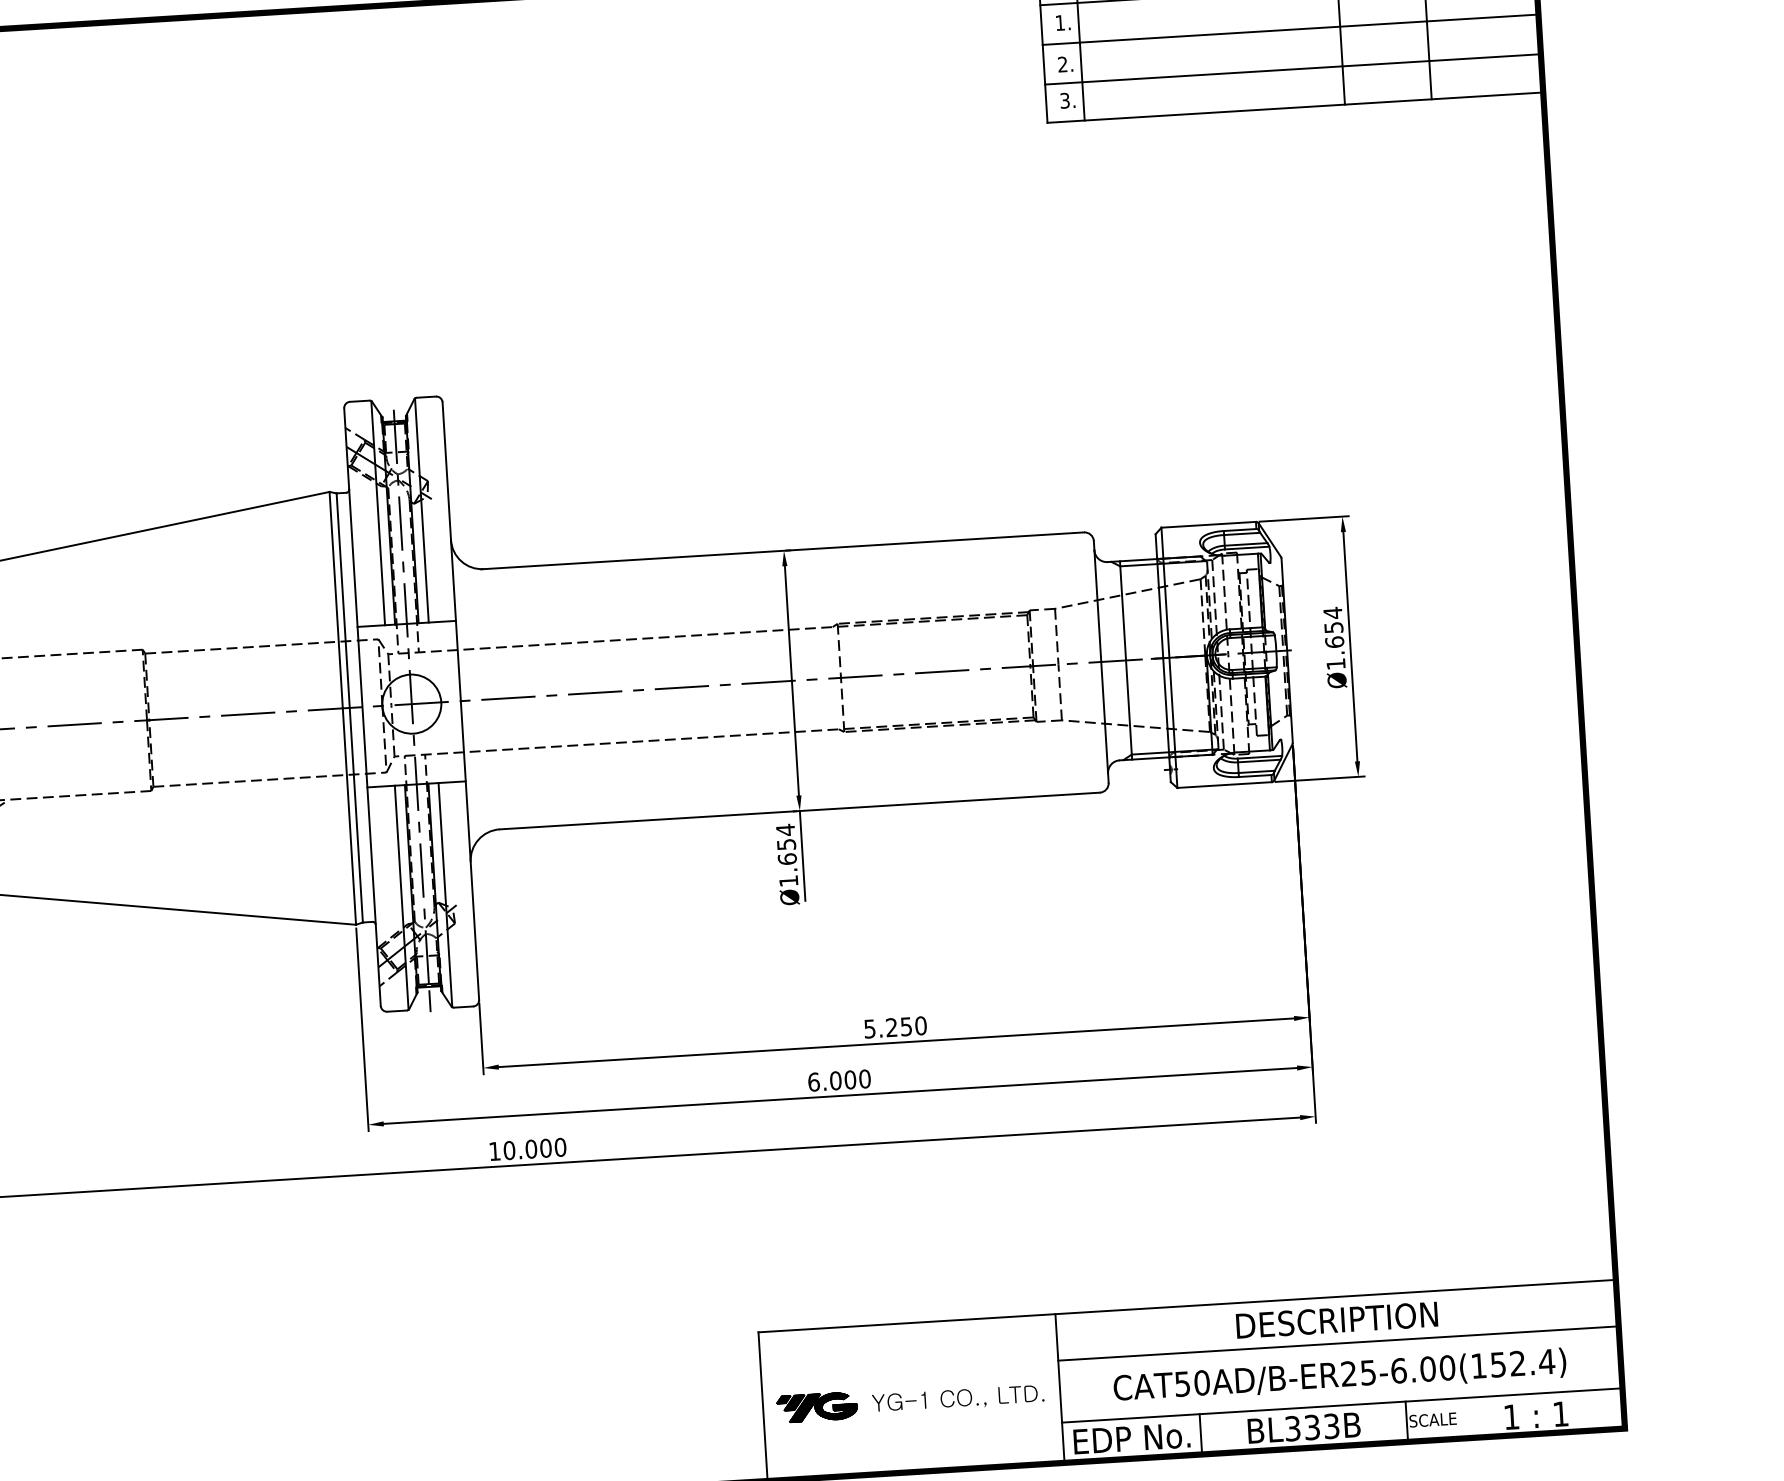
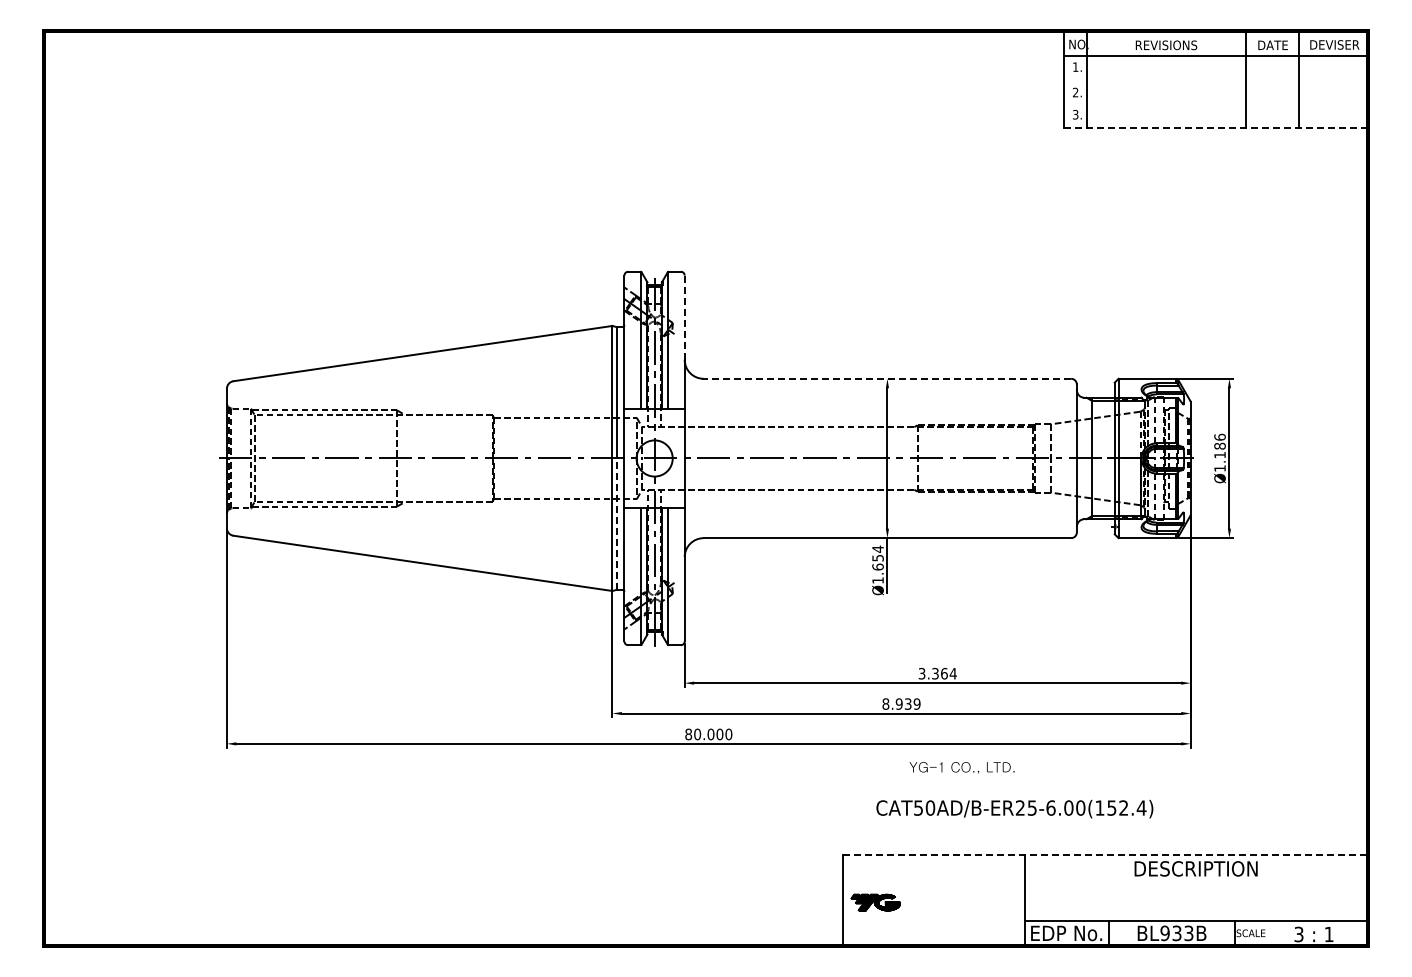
line: (1289, 29) -> (1215, 79), removed
line: (1292, 70) -> (1215, 104), removed
line: (1294, 107) -> (1215, 127), solid -> dashed
line: (446, 472) -> (684, 318), solid -> dashed
line: (782, 550) -> (886, 378), solid -> dashed
text: (1332, 626) -> (1219, 445), Ø1.654 -> Ø1.186
line: (356, 815) -> (616, 524), solid -> dashed
text: (895, 1027) -> (937, 673), 5.250 -> 3.364
text: (839, 1079) -> (901, 703), 6.000 -> 8.939
text: (494, 1151) -> (688, 734), 10.000 -> 80.000
line: (1187, 1305) -> (1105, 854), solid -> dashed
line: (1337, 1344) -> (1195, 883), removed
text: (1339, 1376) -> (1014, 809), moved
text: (957, 1398) -> (961, 767), moved
text: (1510, 1417) -> (1298, 934), 1 -> 3
text: (1291, 1427) -> (1164, 932), BL333B -> BL933B

